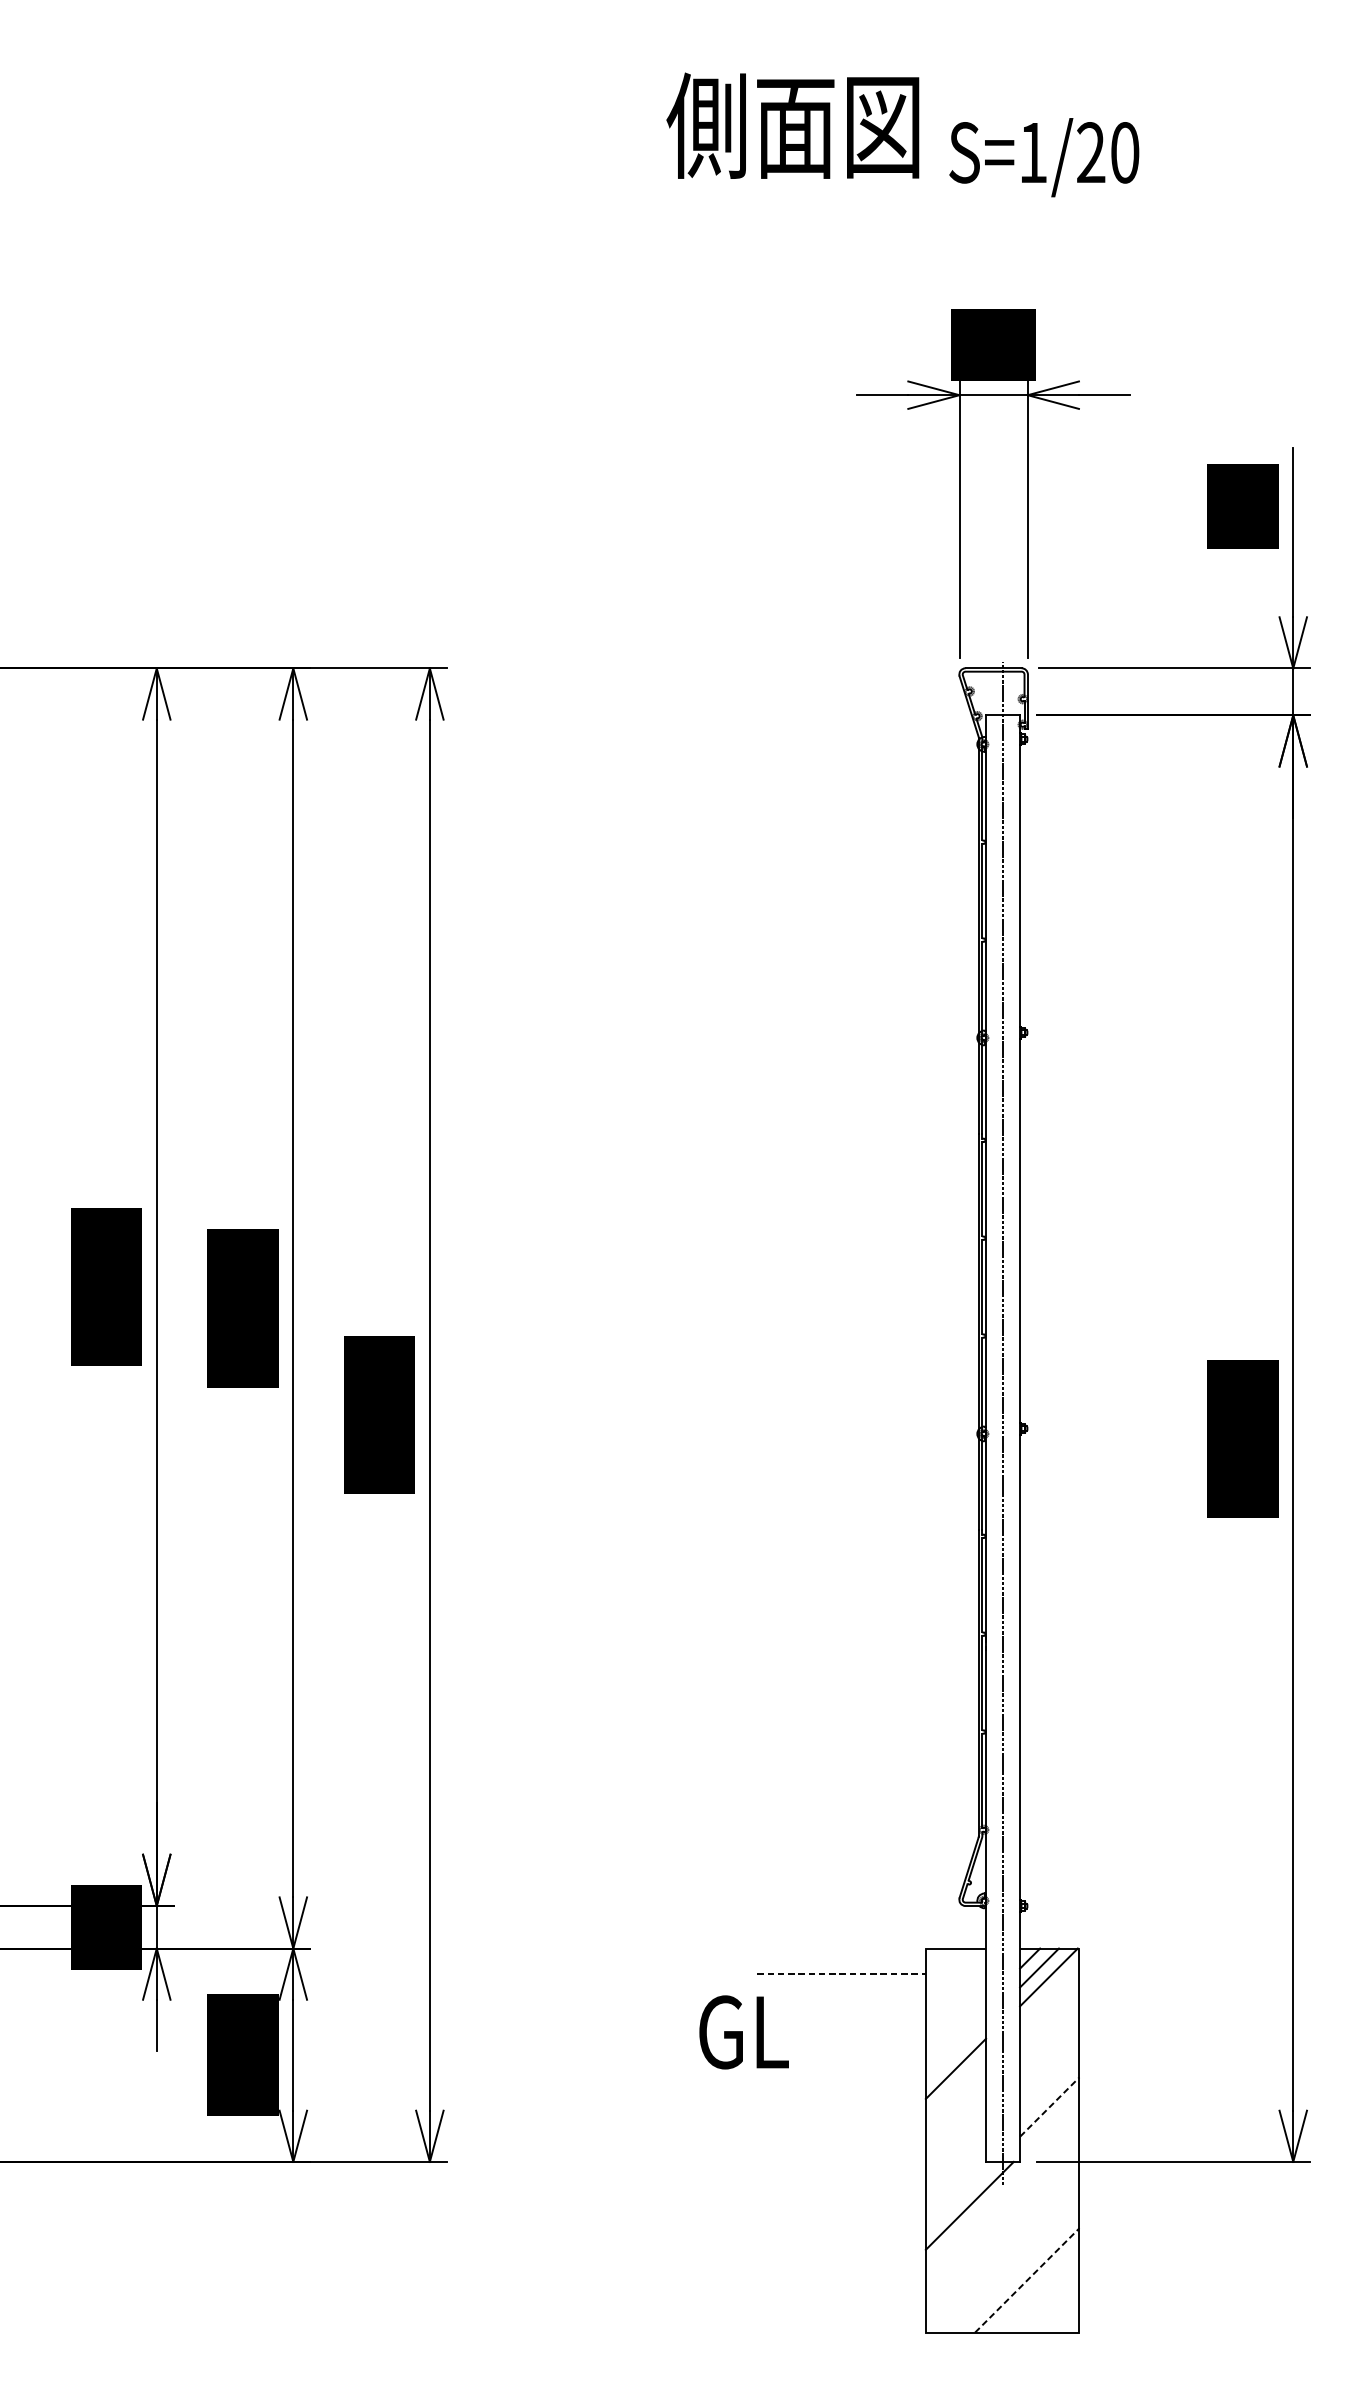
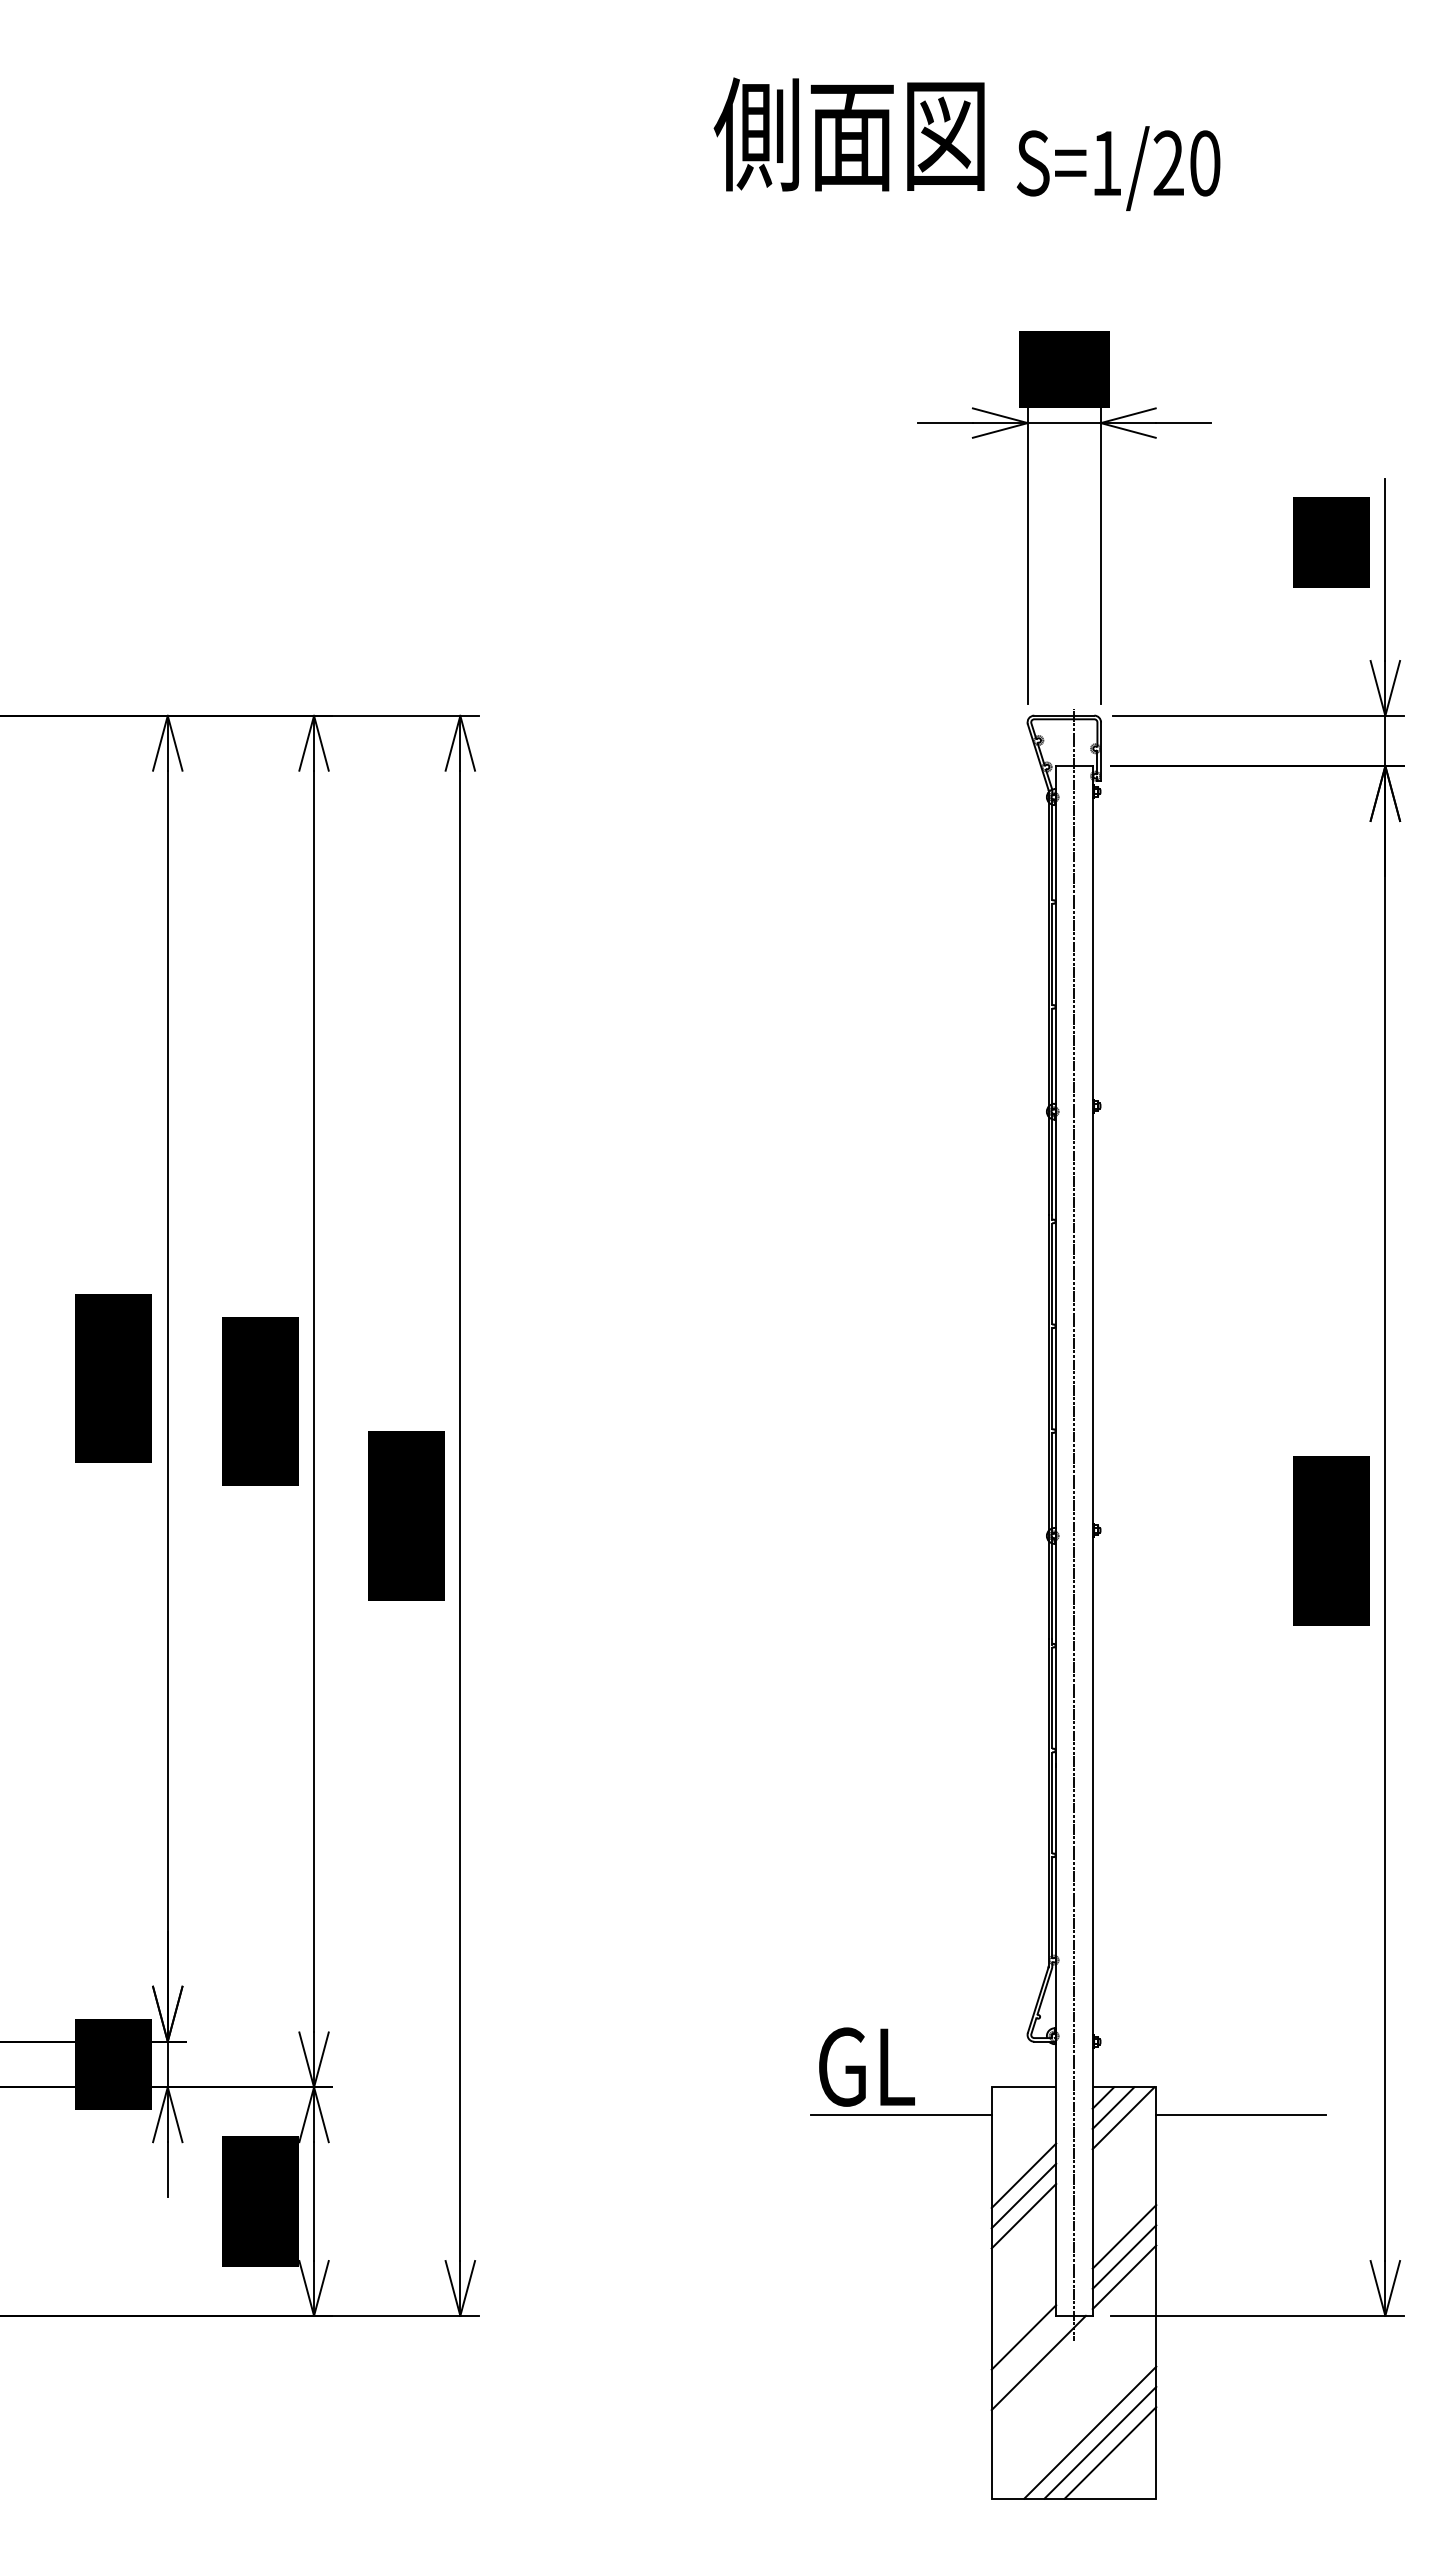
line: (841, 1973) -> (901, 2114), dashed -> solid
line: (1158, 1973) -> (1240, 2114), added
line: (955, 2030) -> (1023, 2175), added
text: (743, 2031) -> (866, 2066), moved
line: (955, 2049) -> (1023, 2195), added
line: (1049, 2087) -> (1124, 2236), added
line: (1049, 2107) -> (1124, 2257), dashed -> solid
line: (1049, 2126) -> (1124, 2277), added
line: (955, 2182) -> (1023, 2337), added
line: (1018, 2270) -> (1090, 2432), added
line: (1027, 2280) -> (1100, 2442), dashed -> solid
line: (1036, 2289) -> (1110, 2452), added

